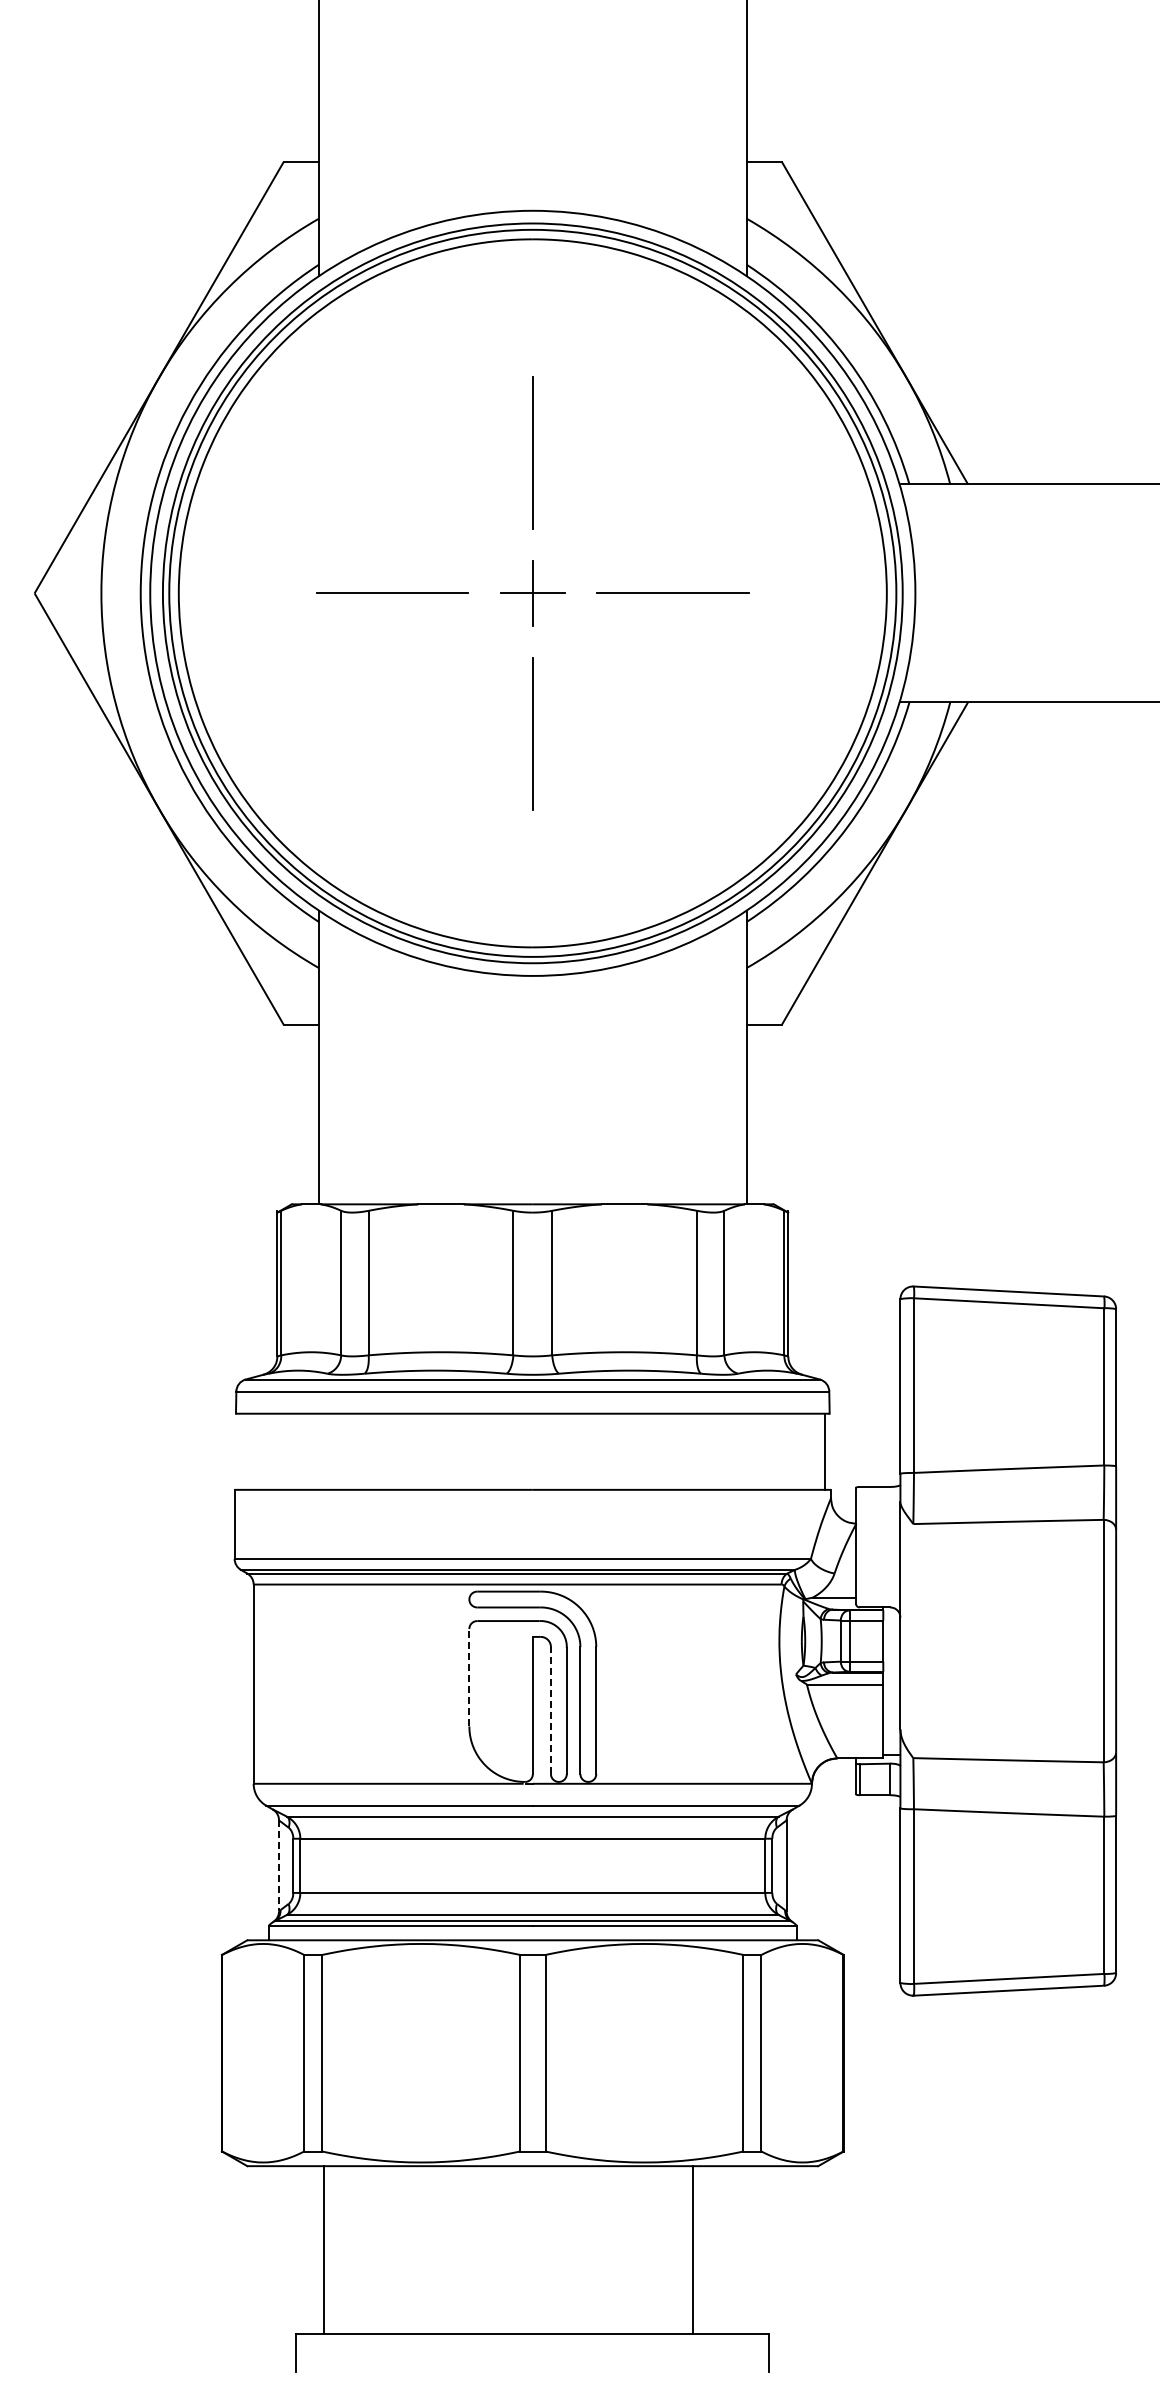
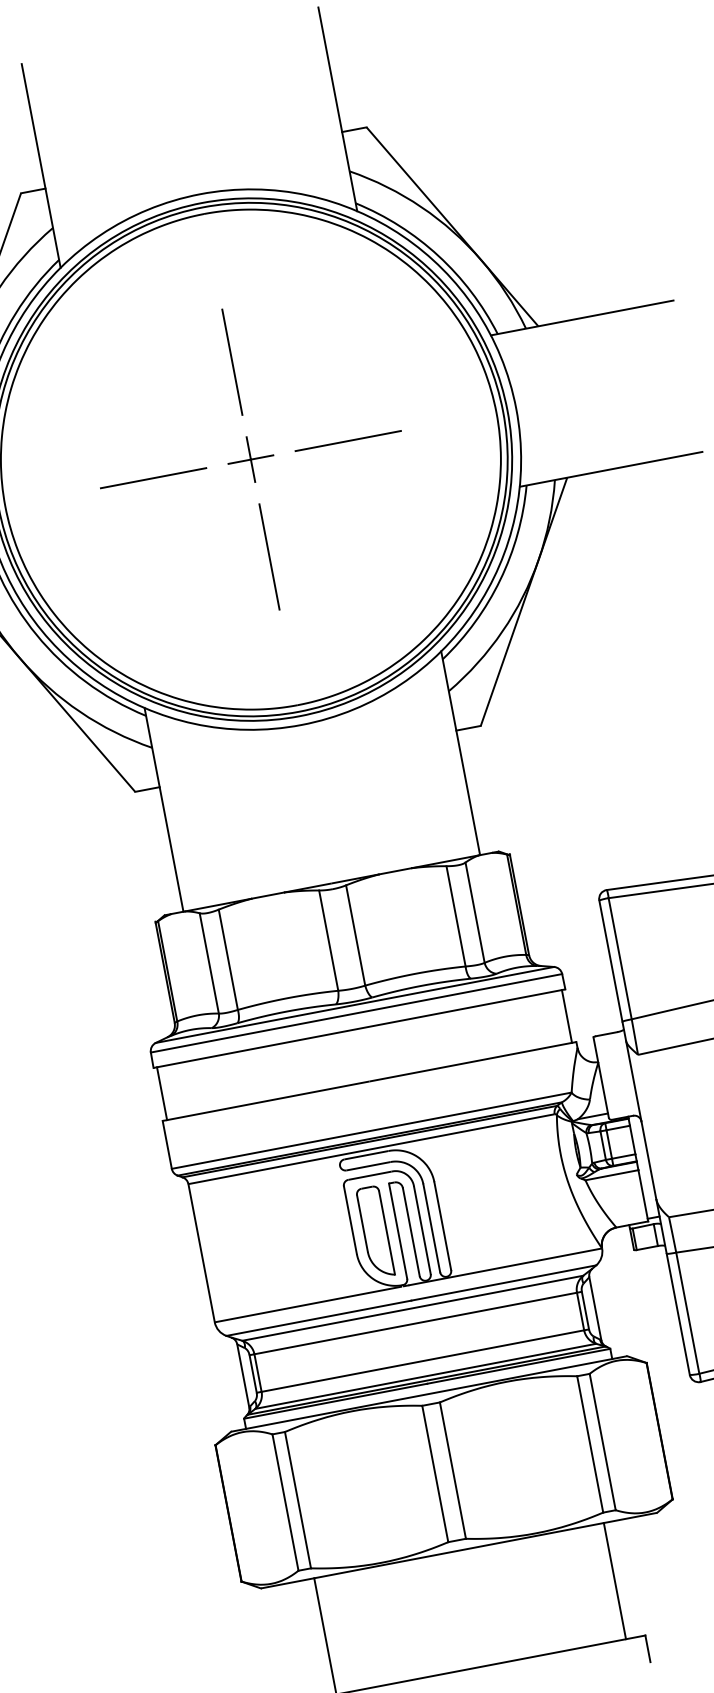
line: (240, 1451) -> (161, 1093), added
line: (469, 1677) -> (350, 1220), dashed -> solid
part: (500, 1700) -> (375, 1231), added
line: (550, 1710) -> (411, 1232), dashed -> solid
line: (279, 1866) -> (243, 1376), dashed -> solid
line: (692, 2249) -> (614, 1580), moved

